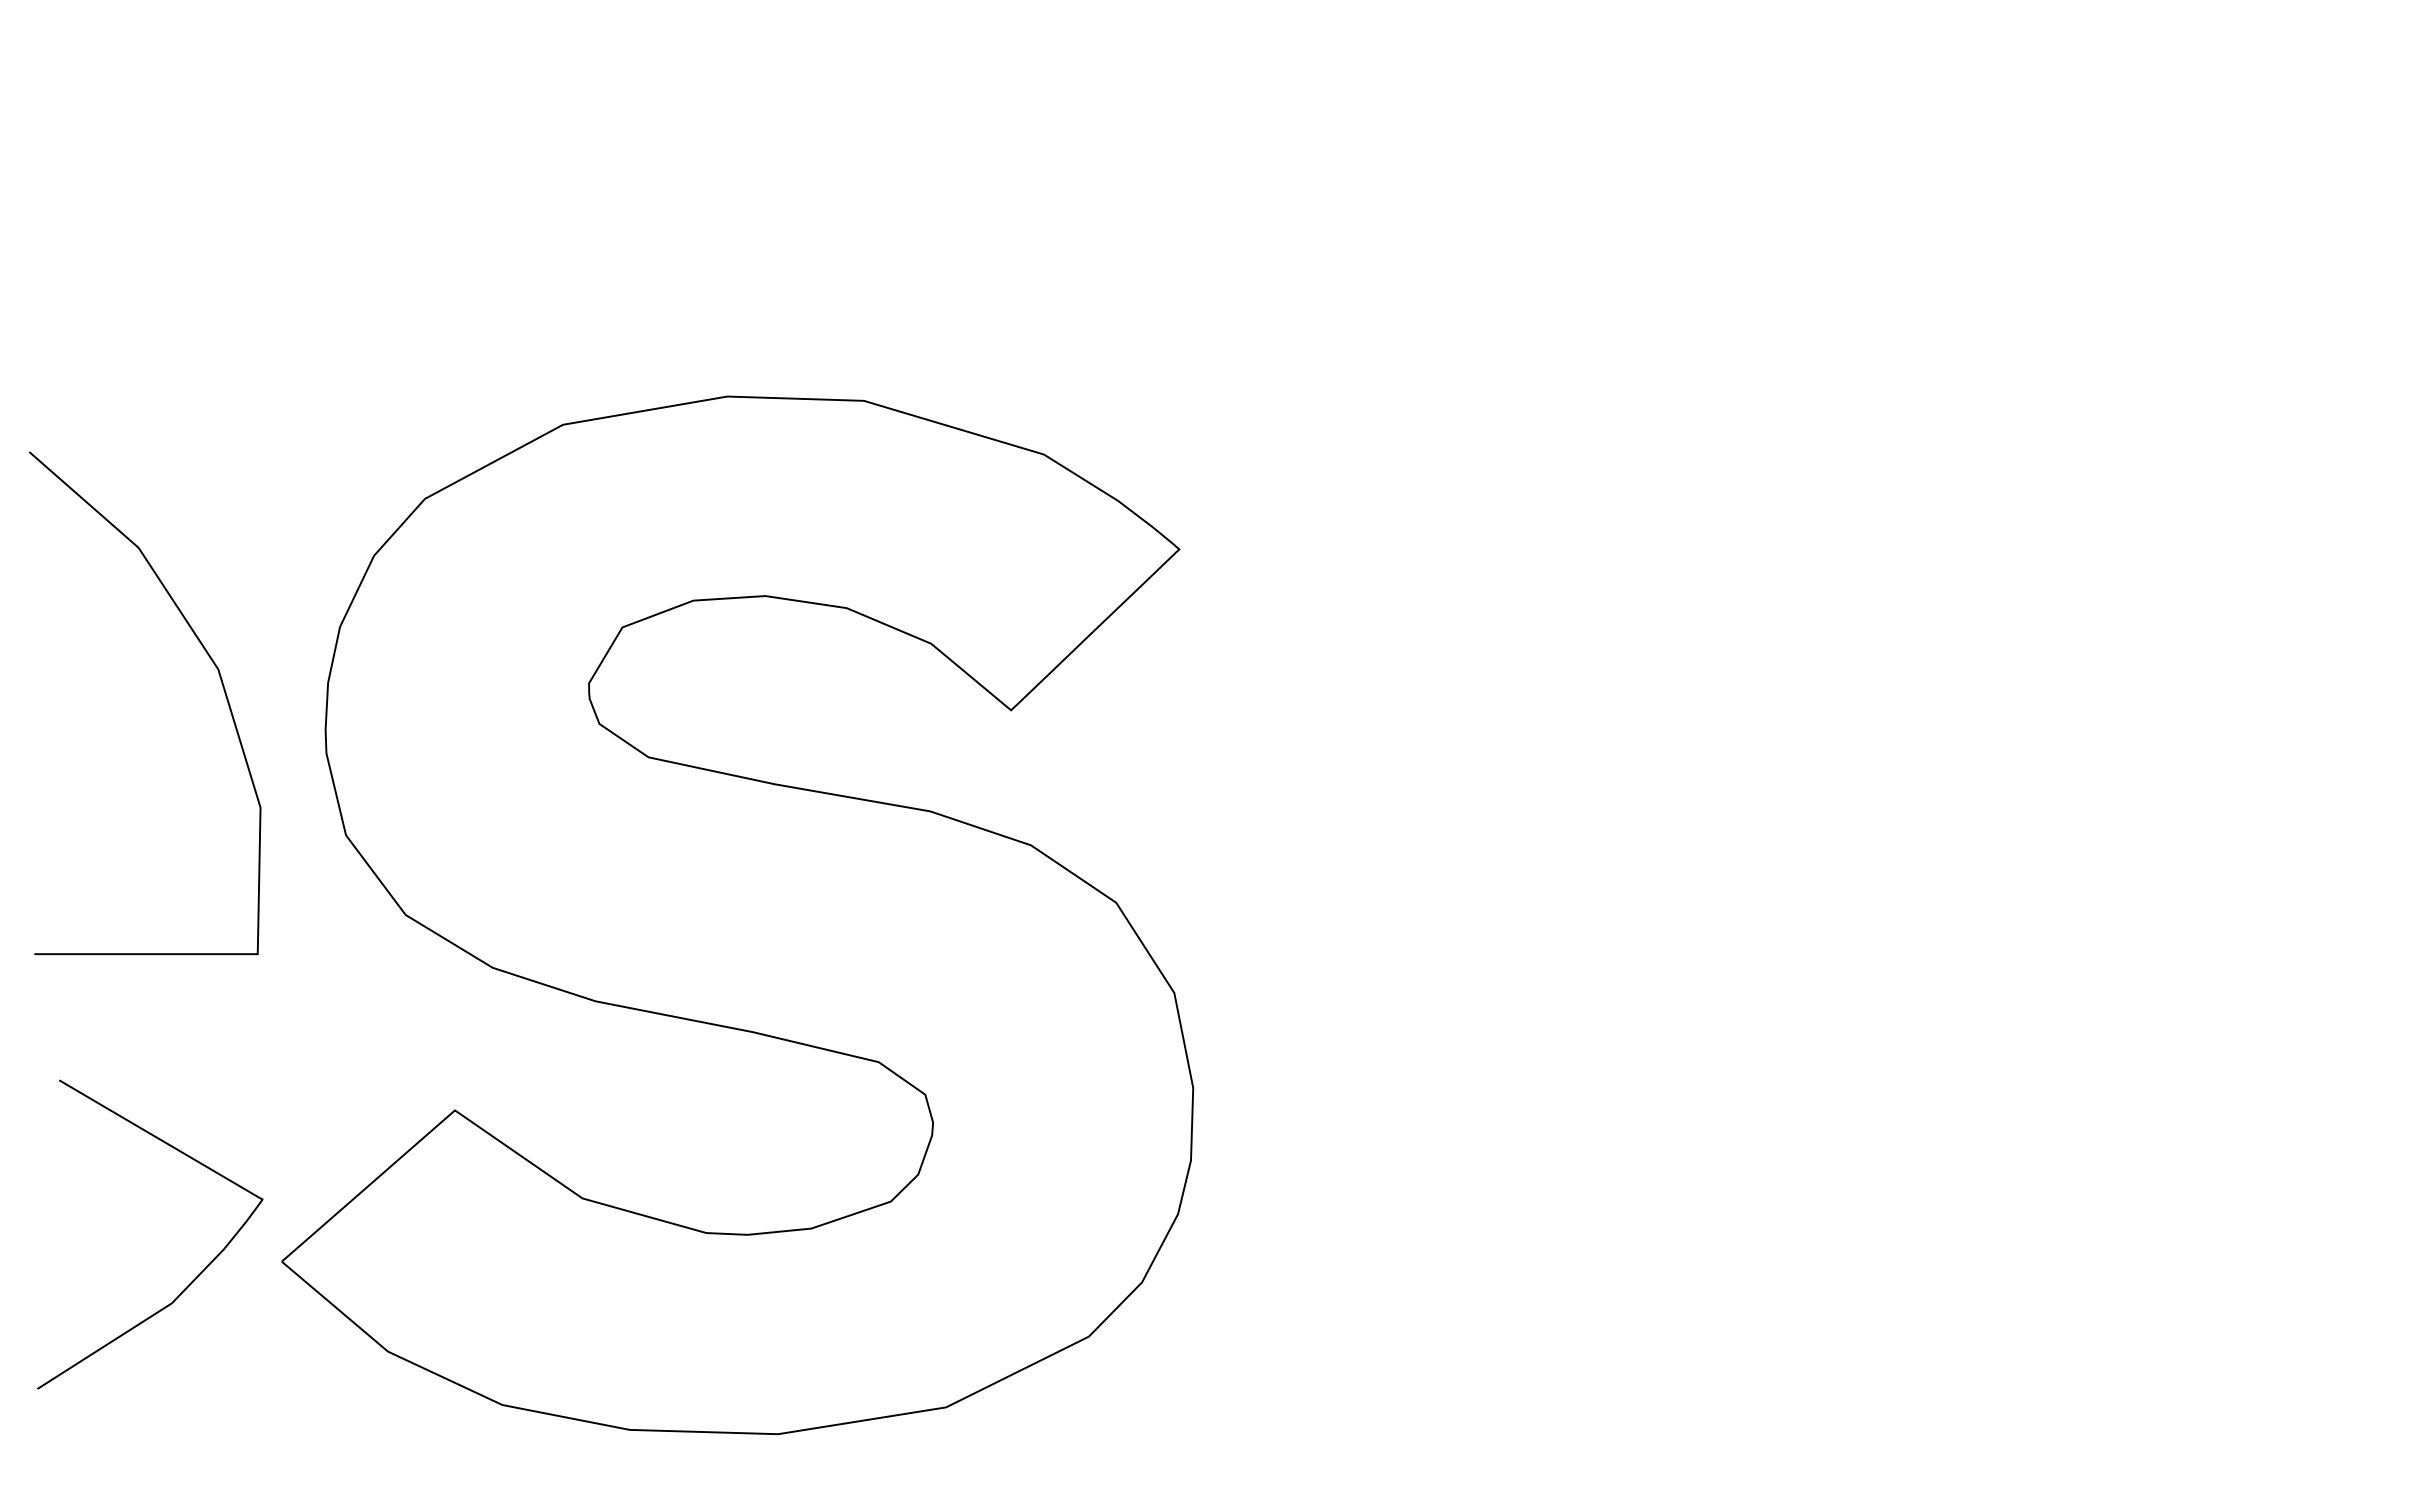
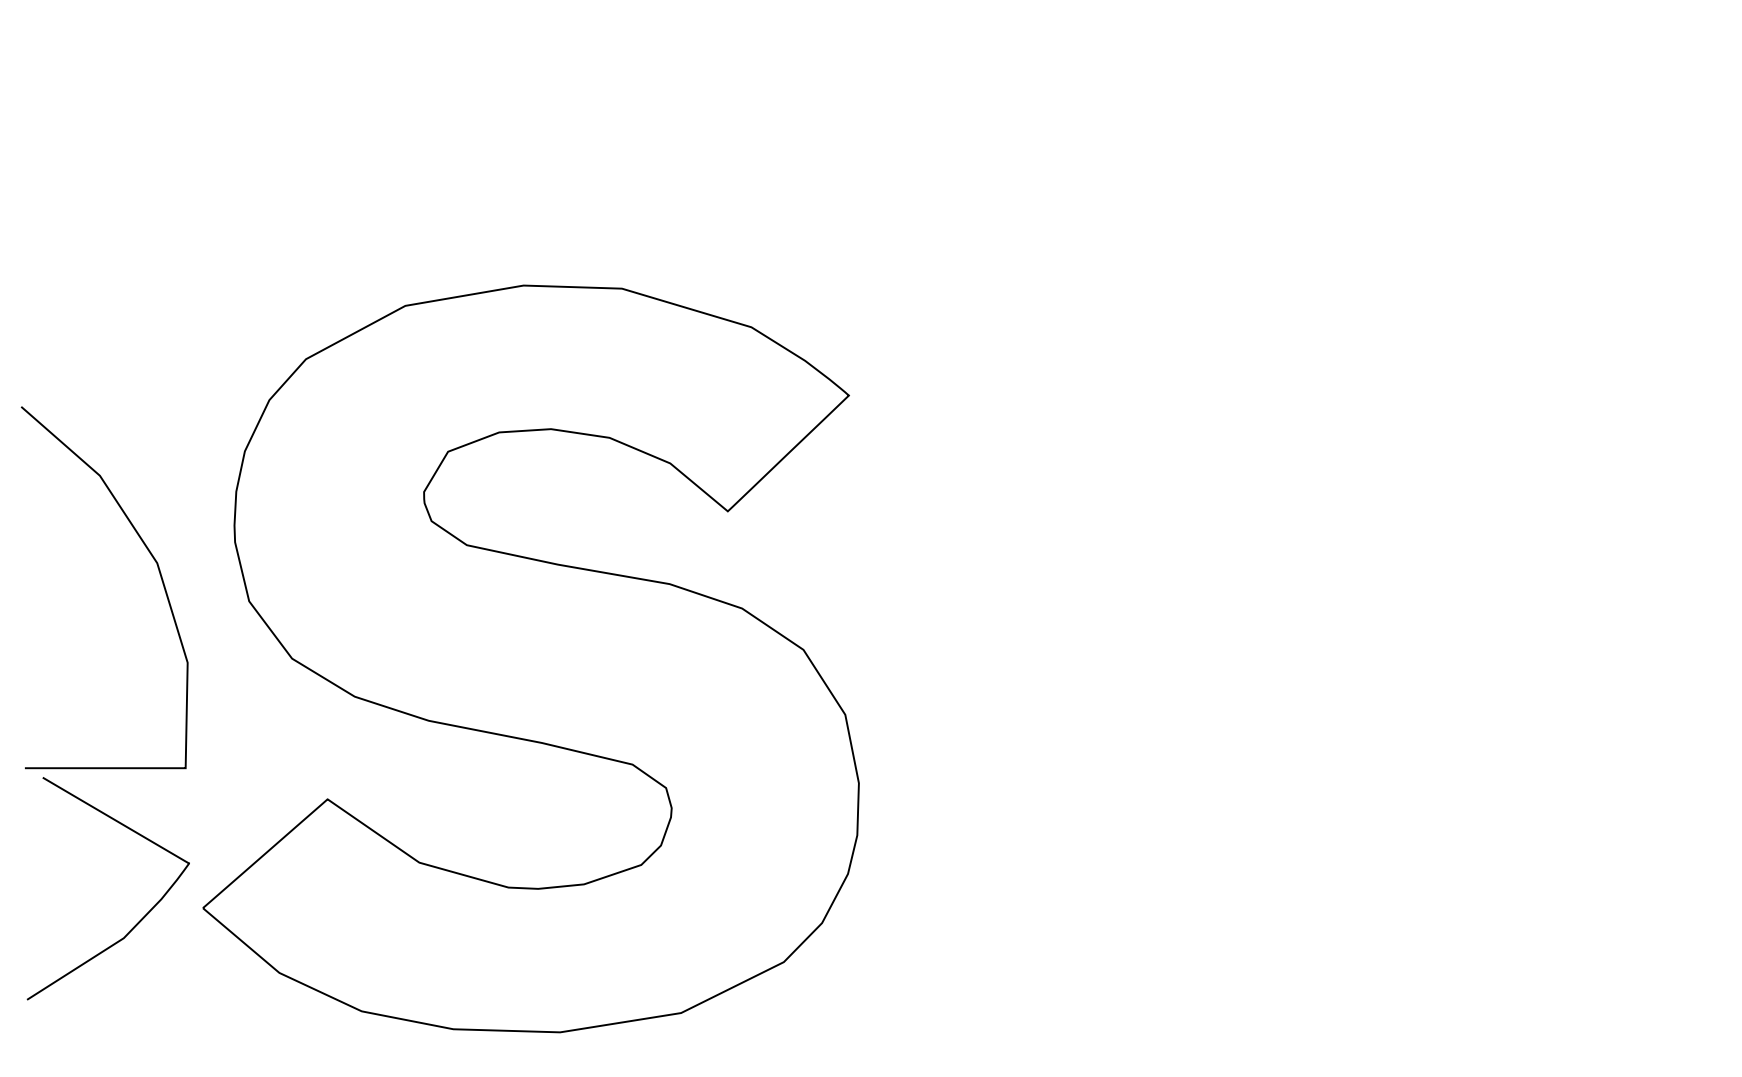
curve: (219, 677) -> (158, 569), moved

